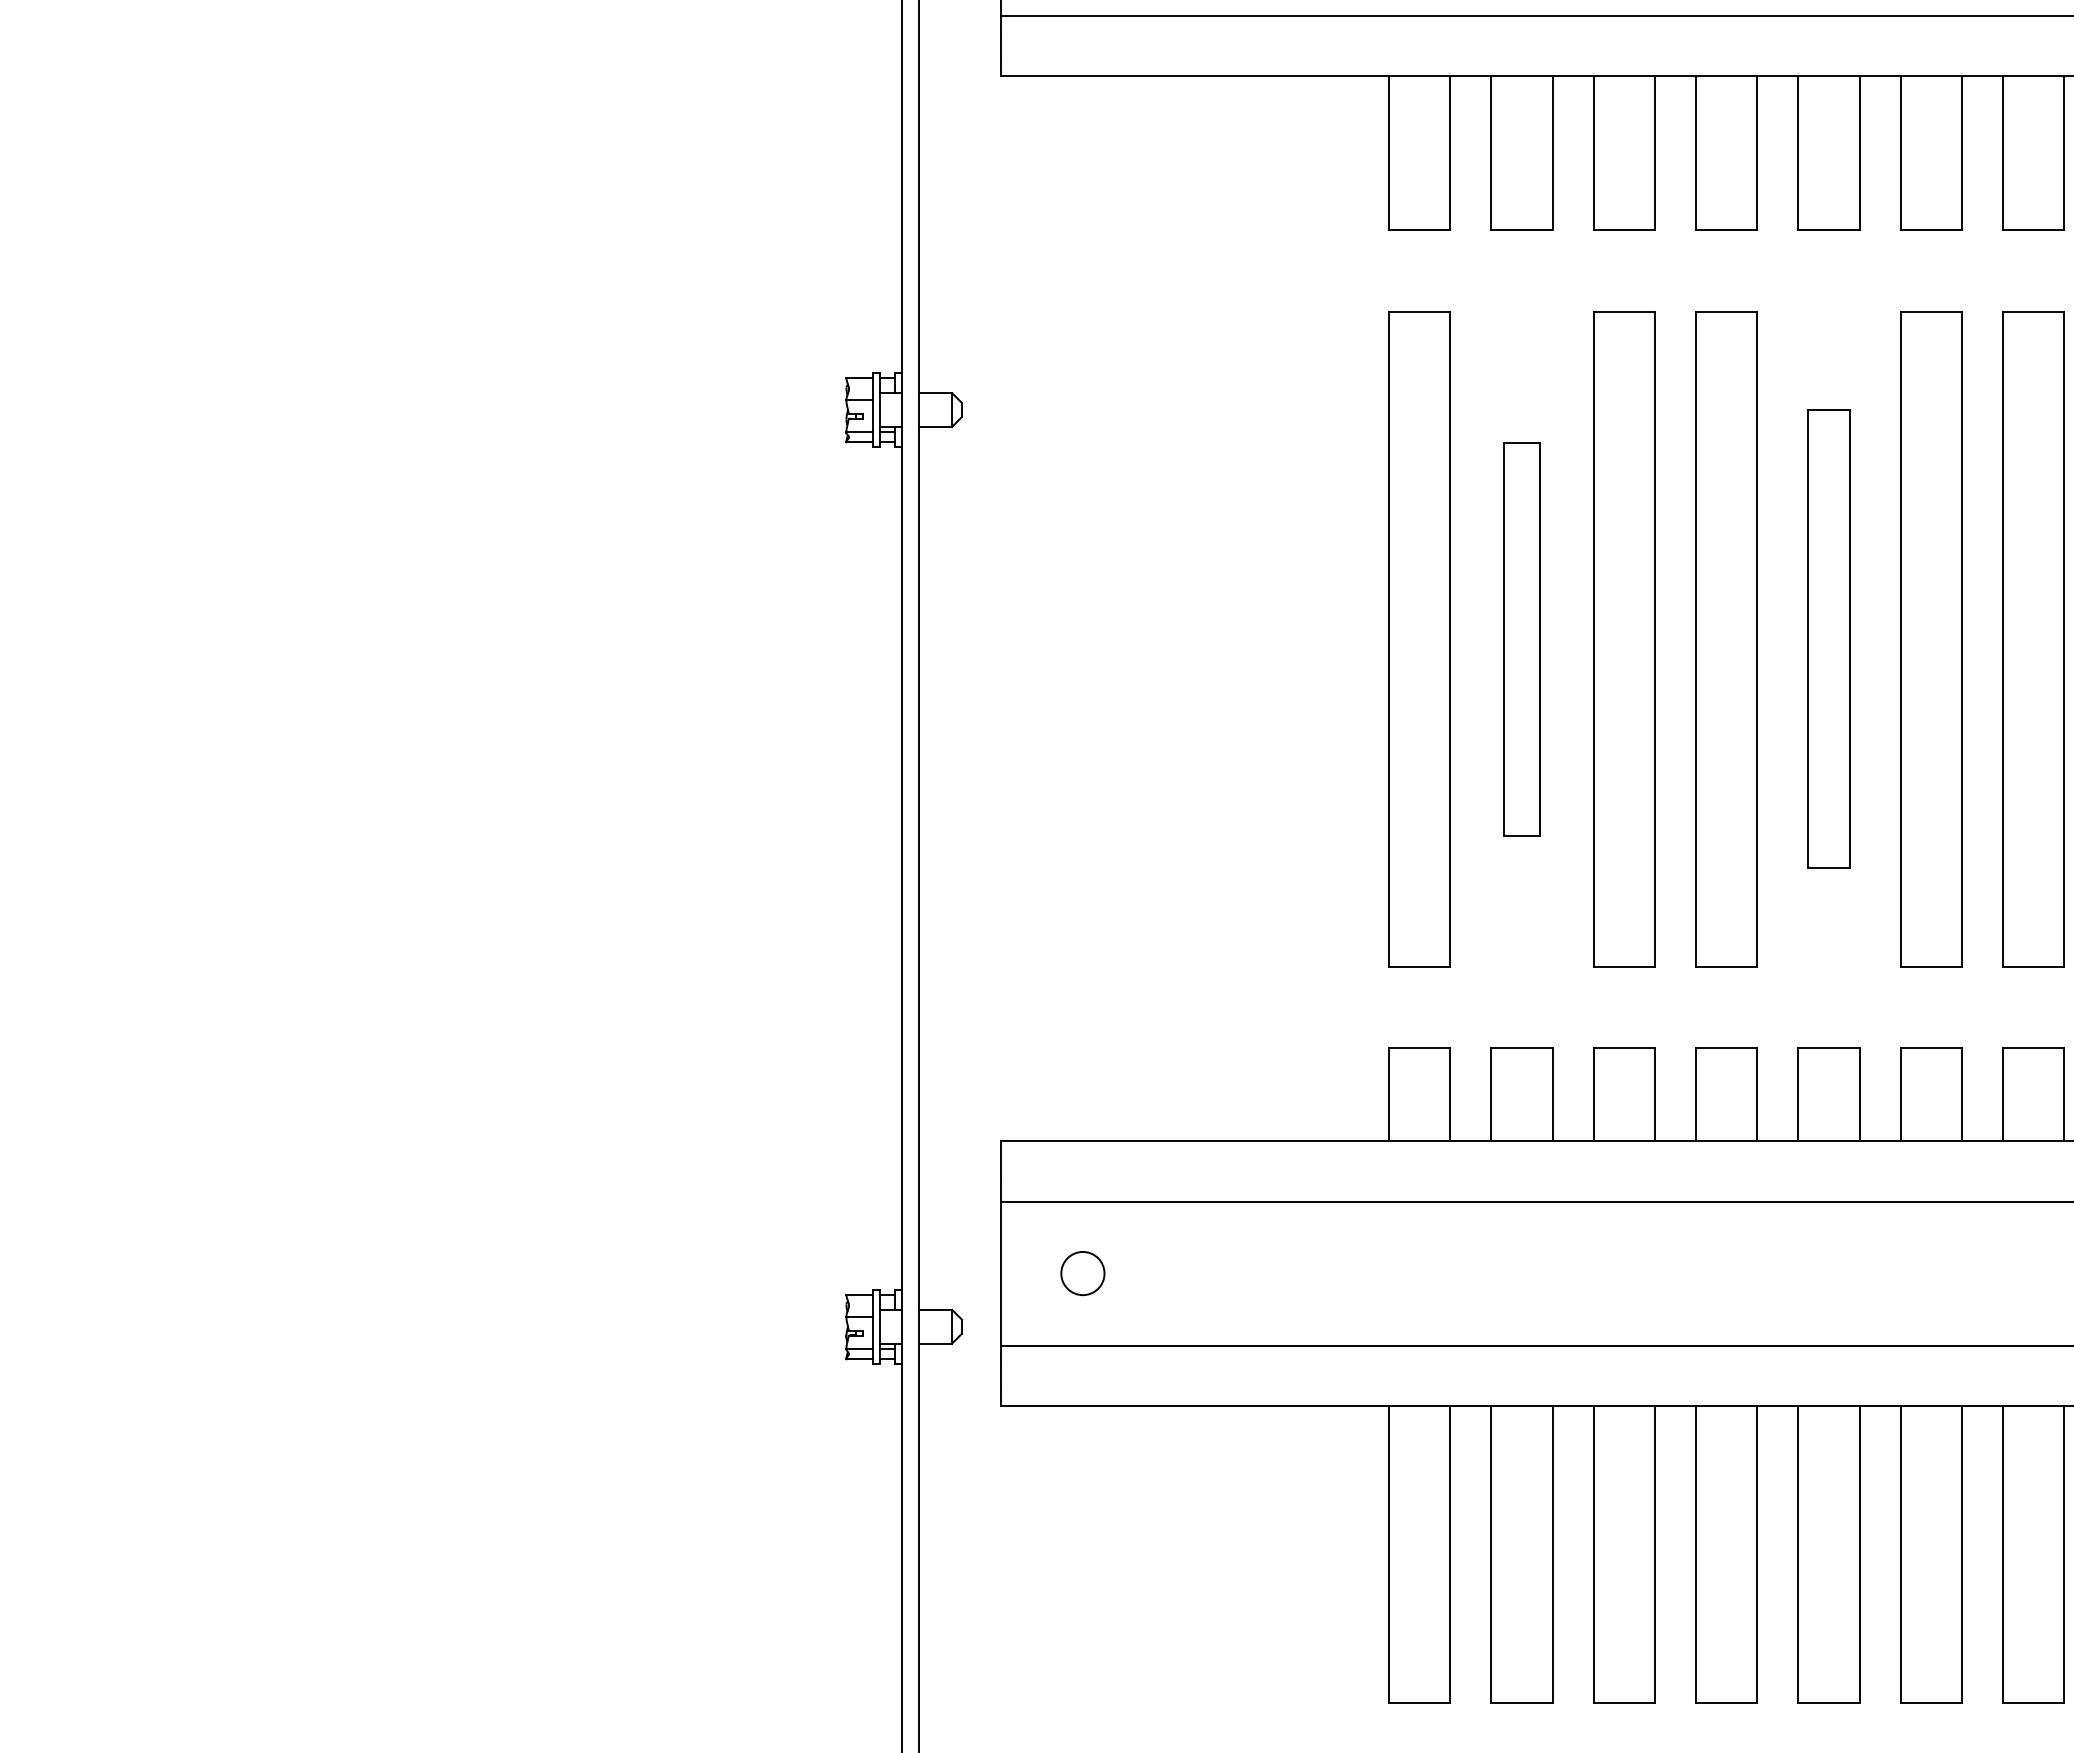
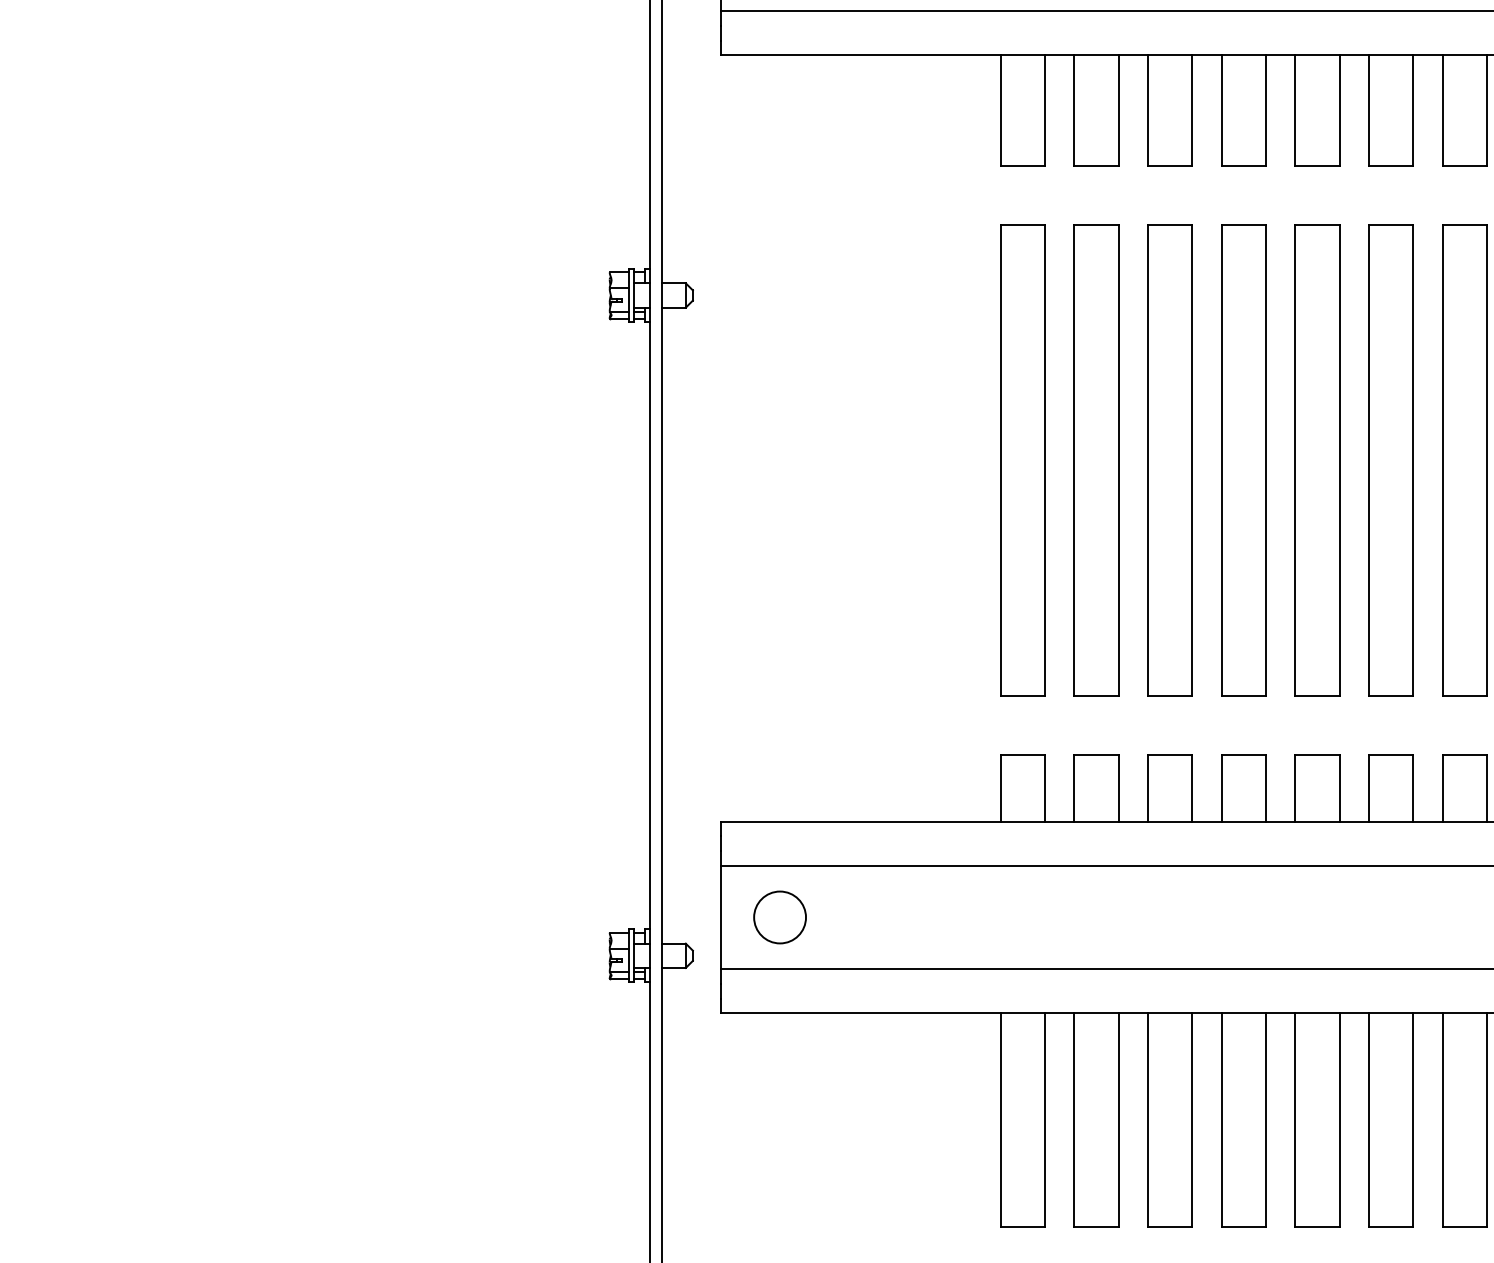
part: (1521, 639) -> (1095, 460), size x1.67
part: (1828, 639) -> (1317, 460), size x1.43
circle: (1082, 1273) -> (779, 917), size x1.67

